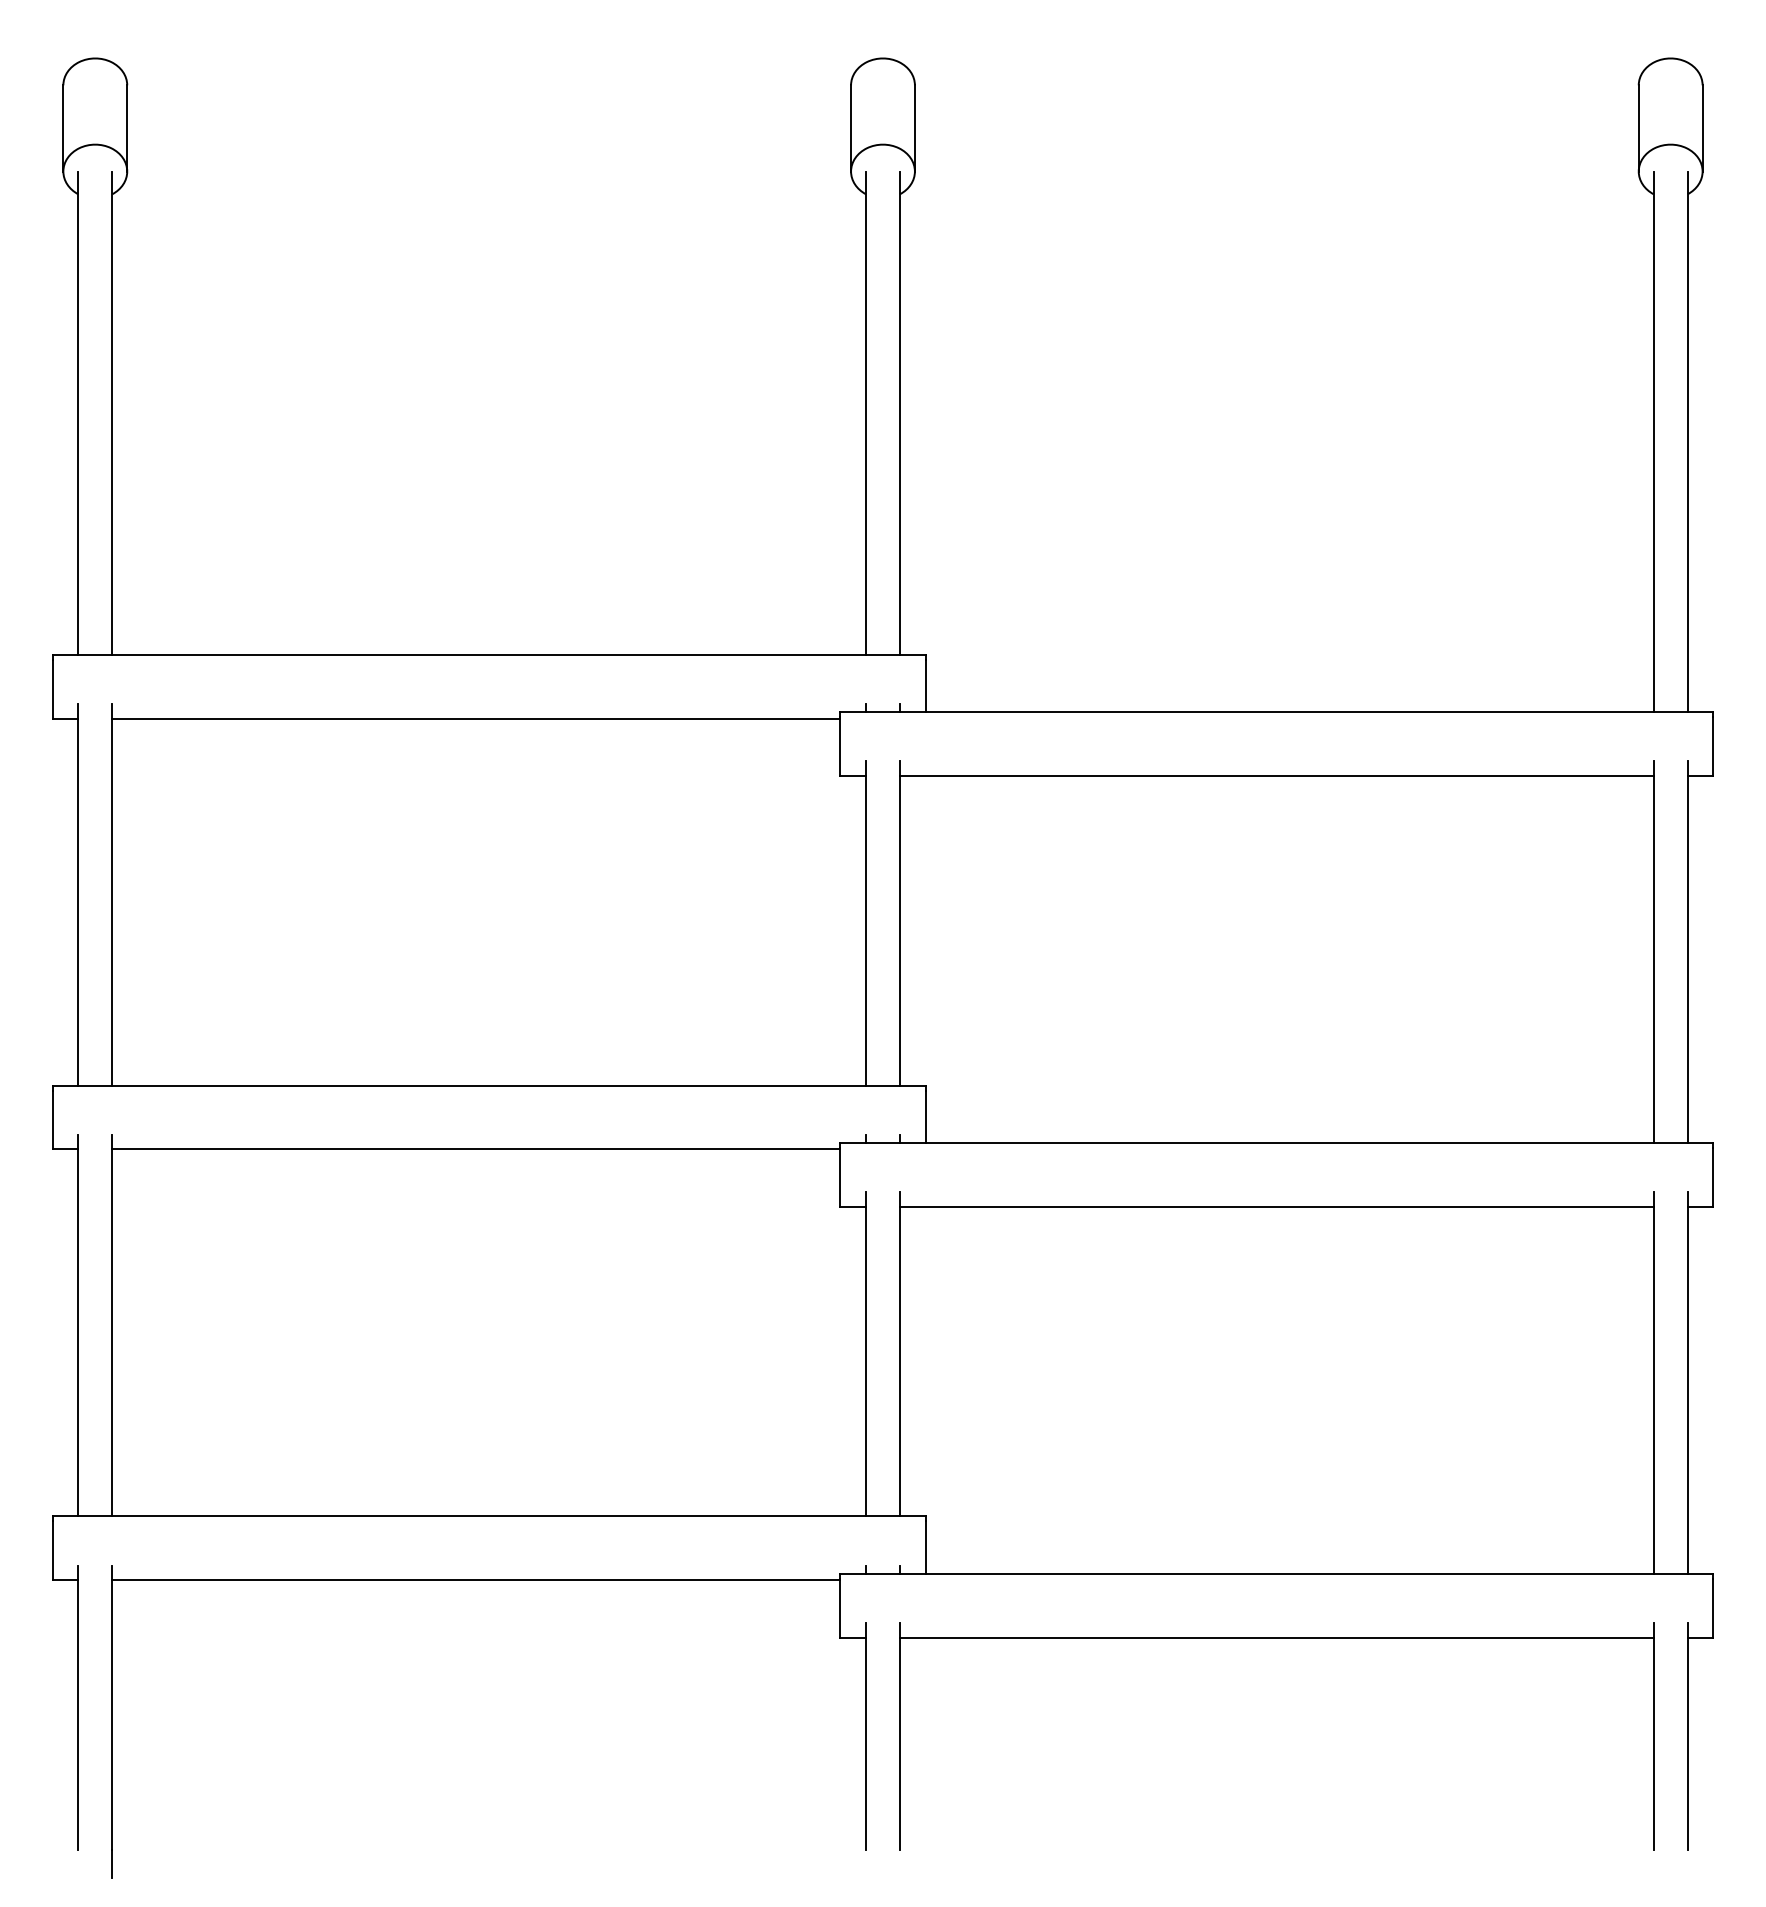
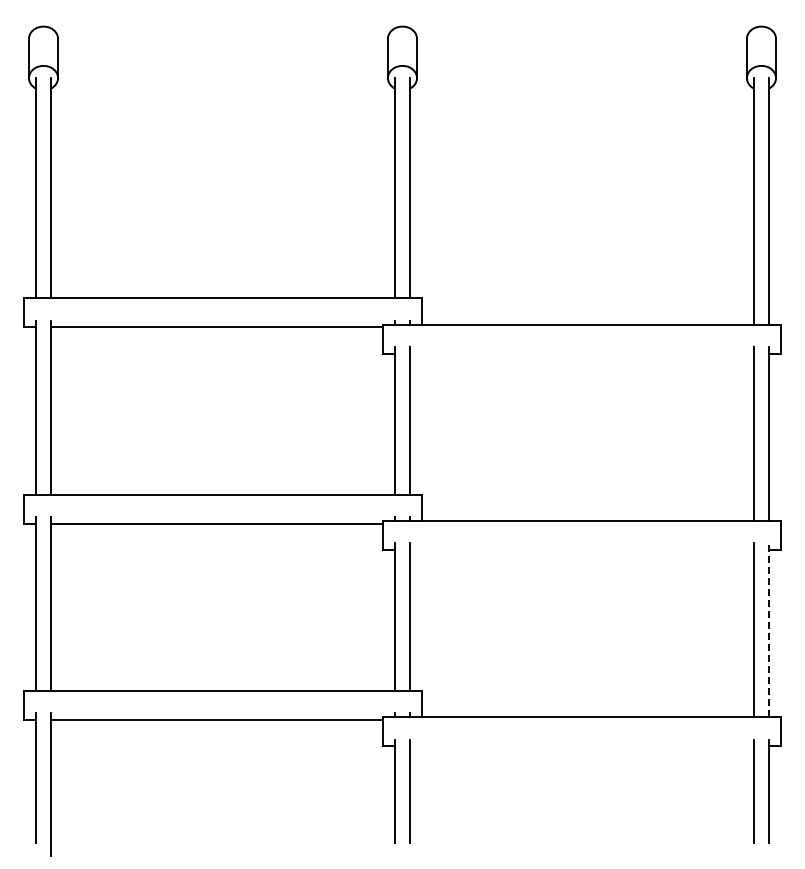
line: (1275, 775) -> (581, 353), removed
line: (1275, 1205) -> (581, 549), removed
line: (1688, 1383) -> (769, 630), solid -> dashed
line: (1275, 1638) -> (581, 746), removed

